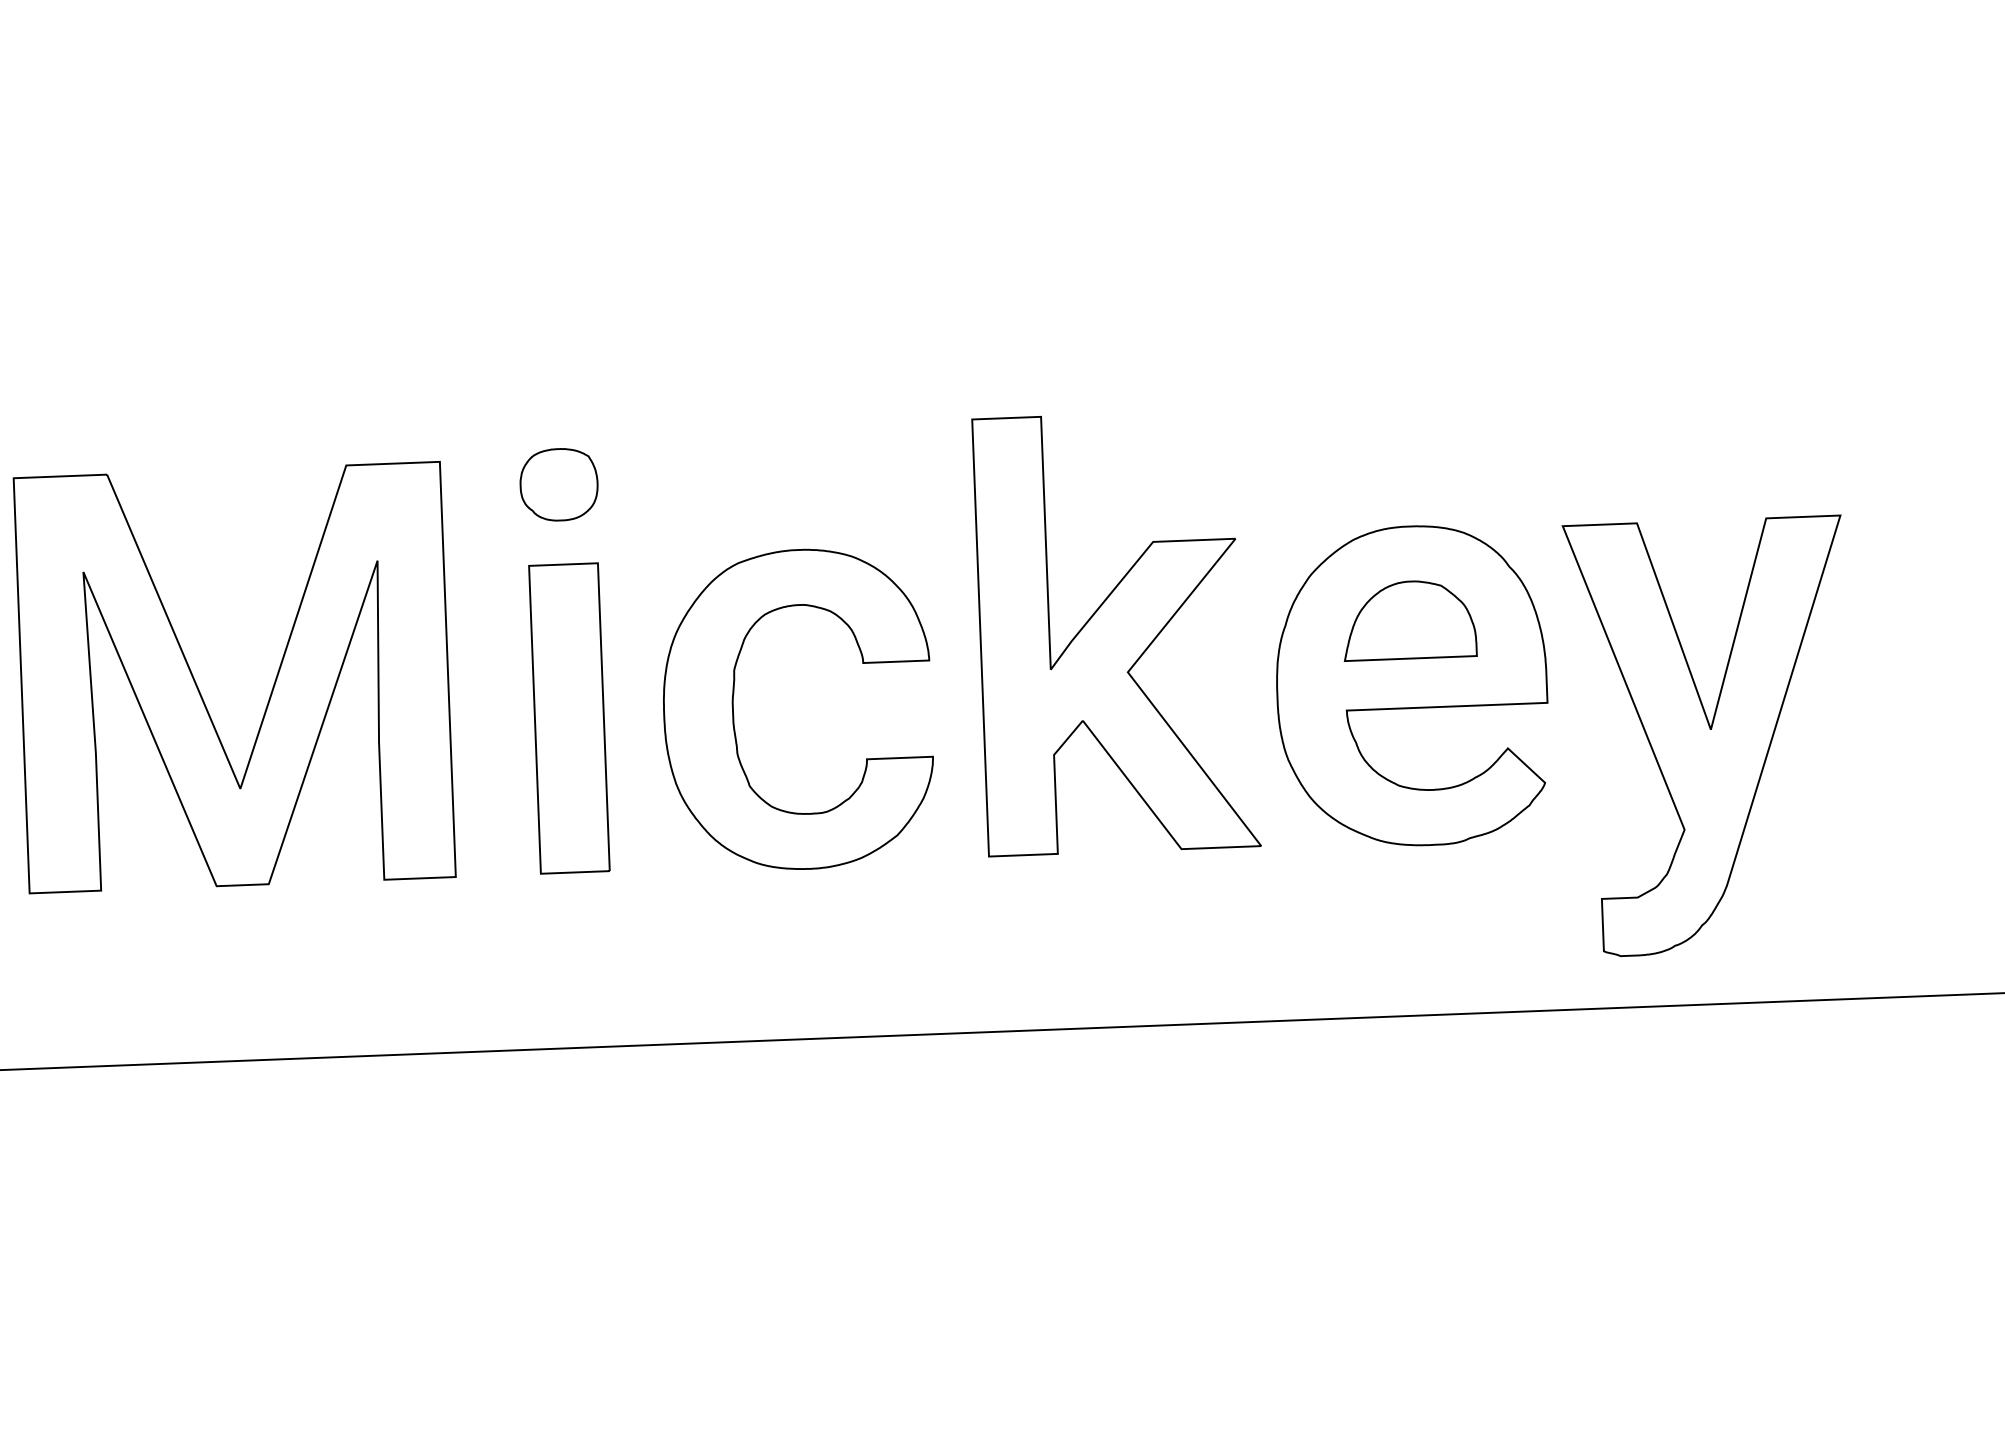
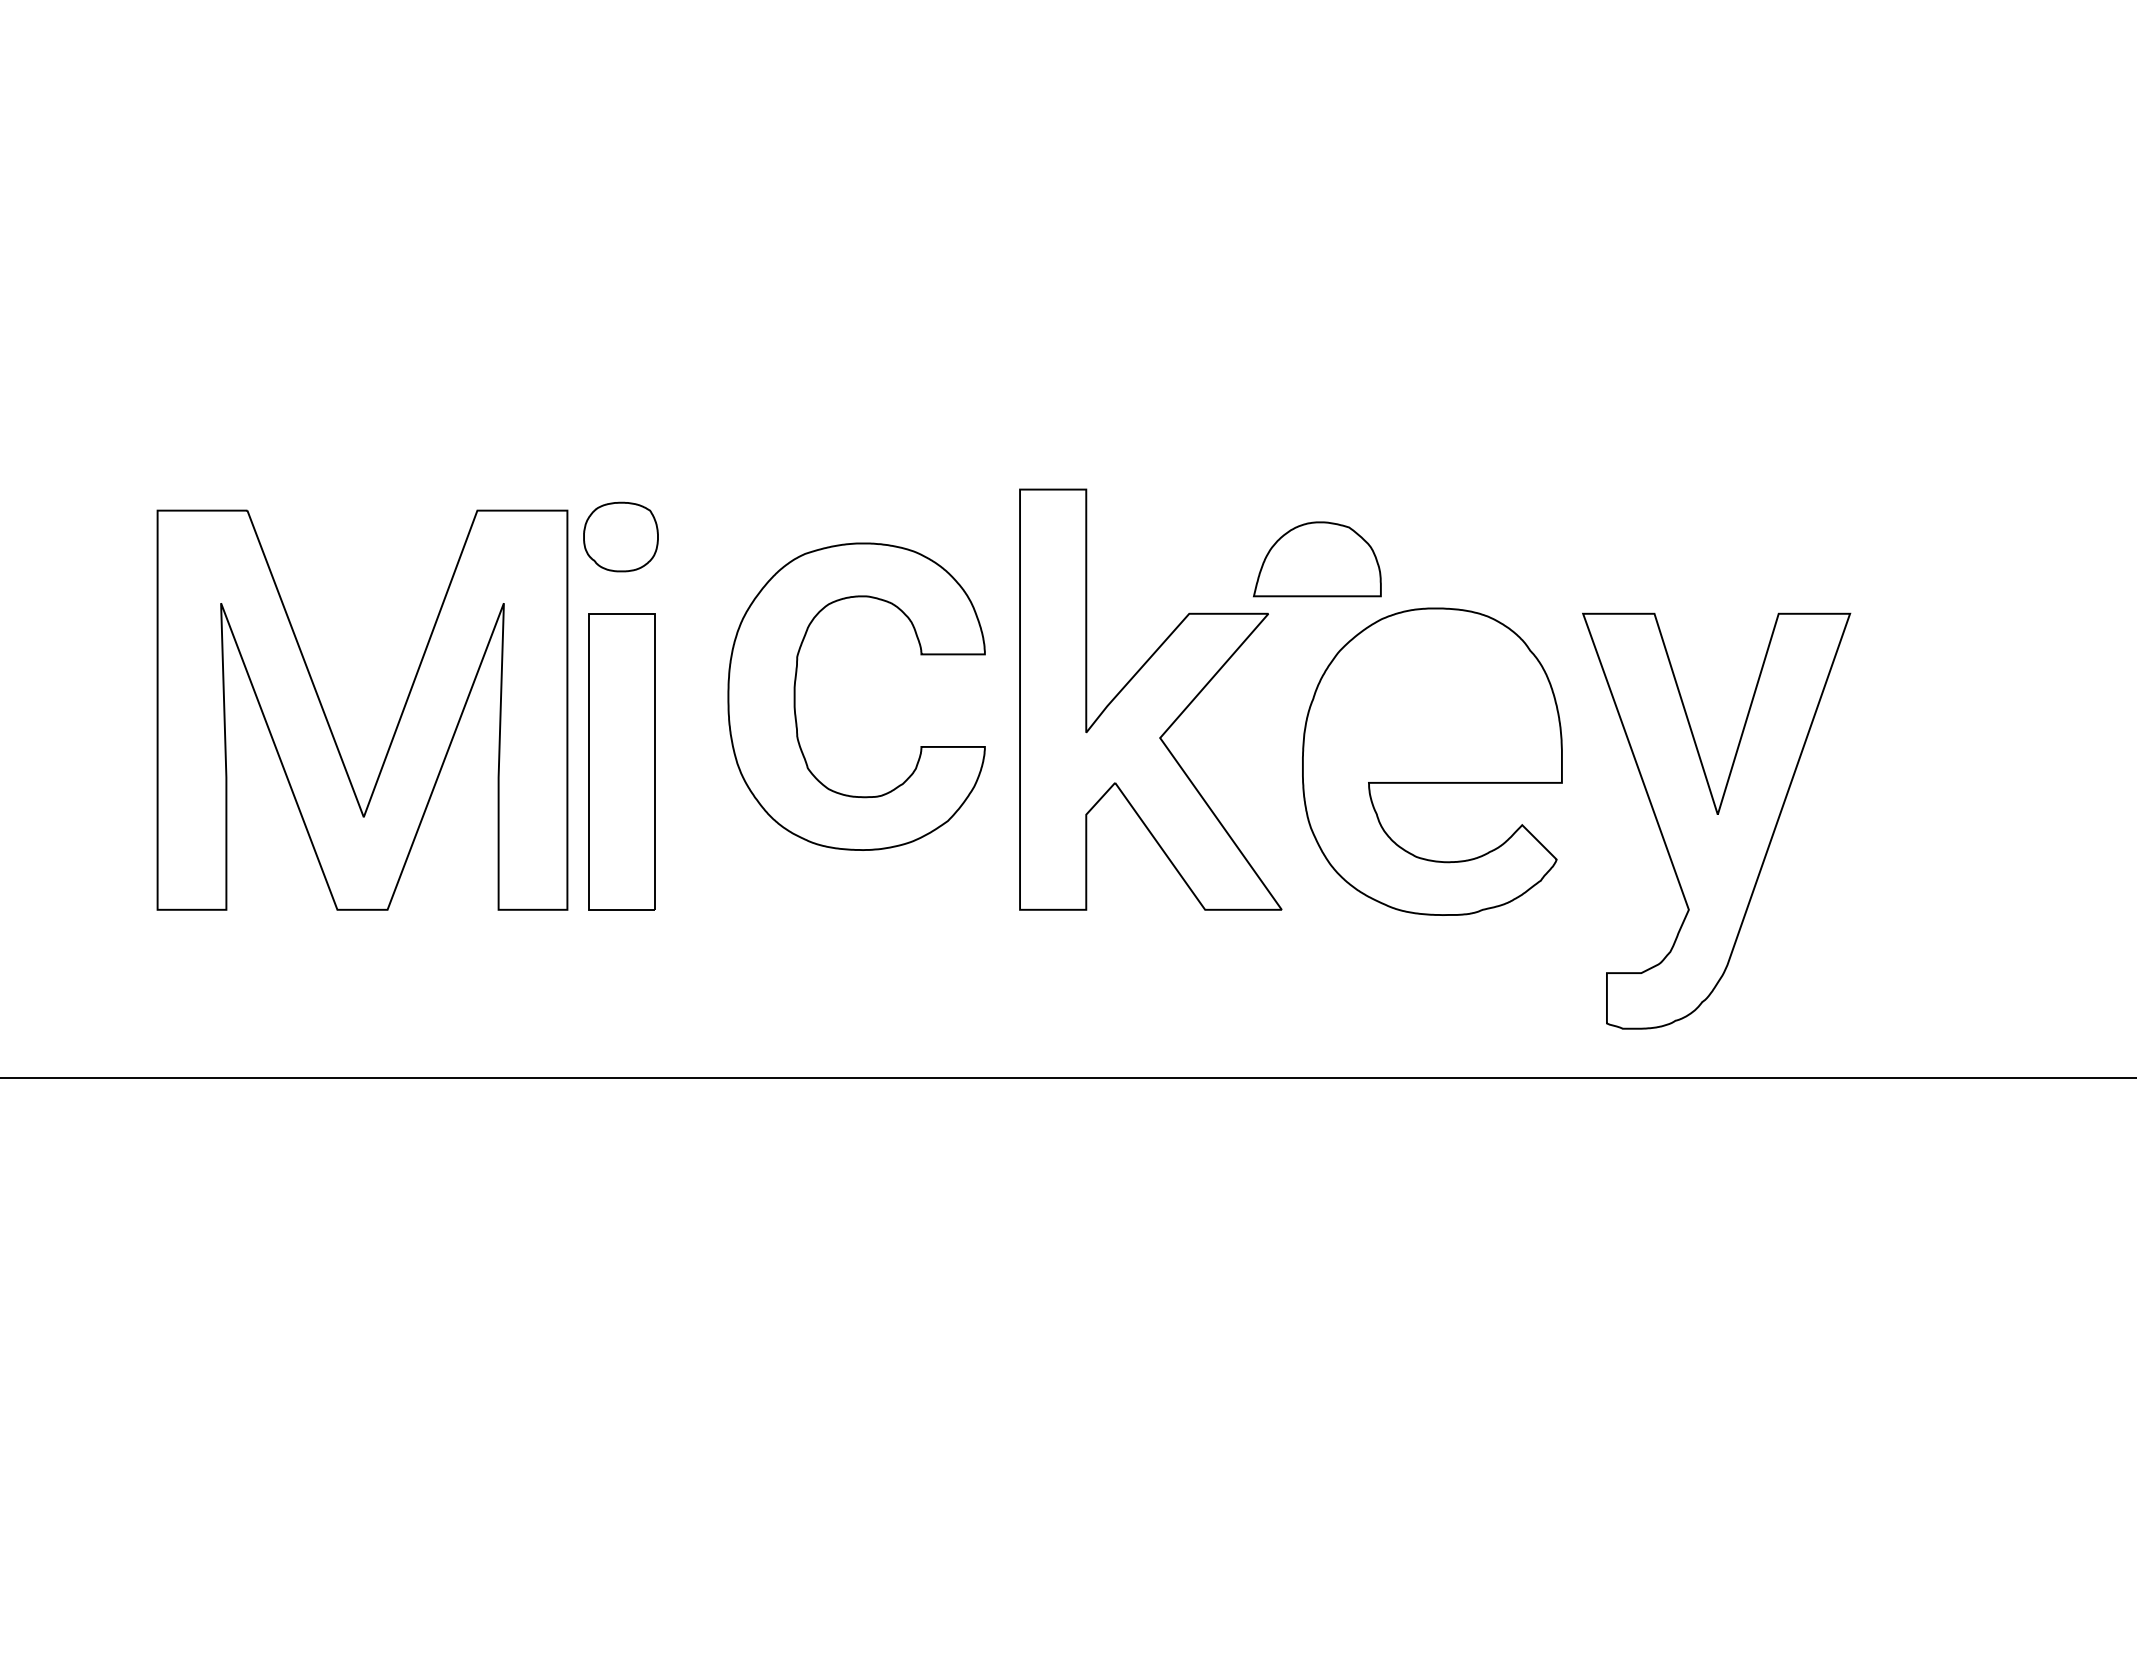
part: (1409, 620) -> (1317, 559), moved
part: (200, 692) -> (329, 723), moved
part: (733, 711) -> (795, 696), moved

